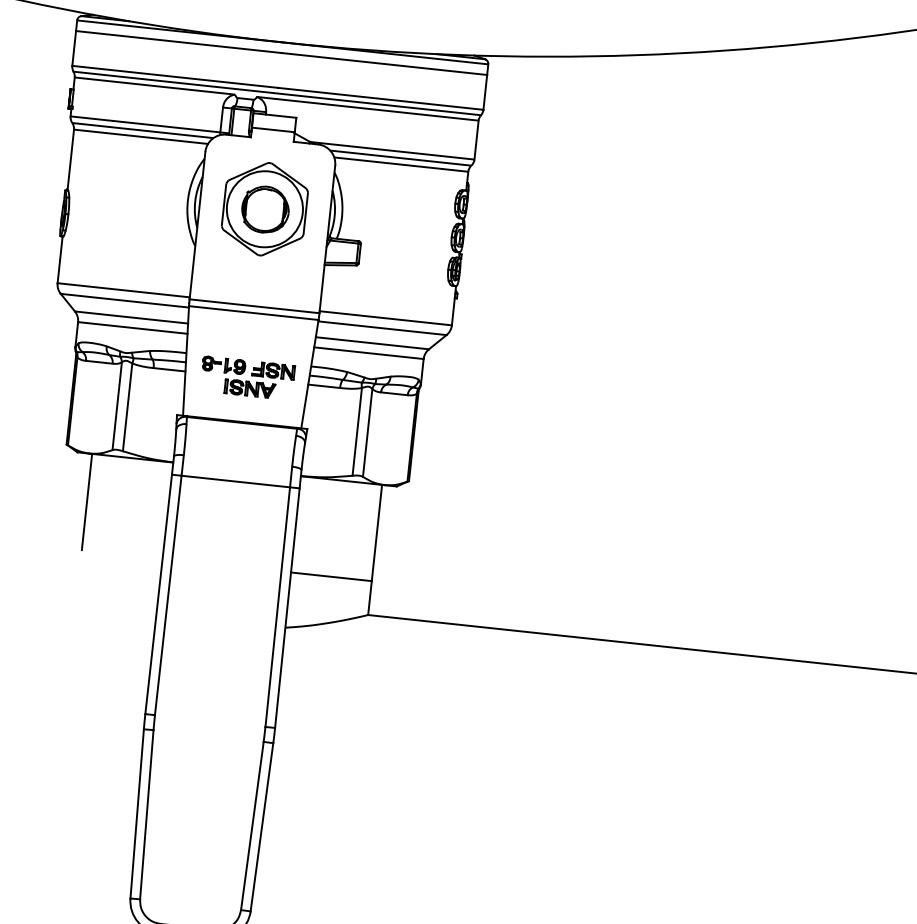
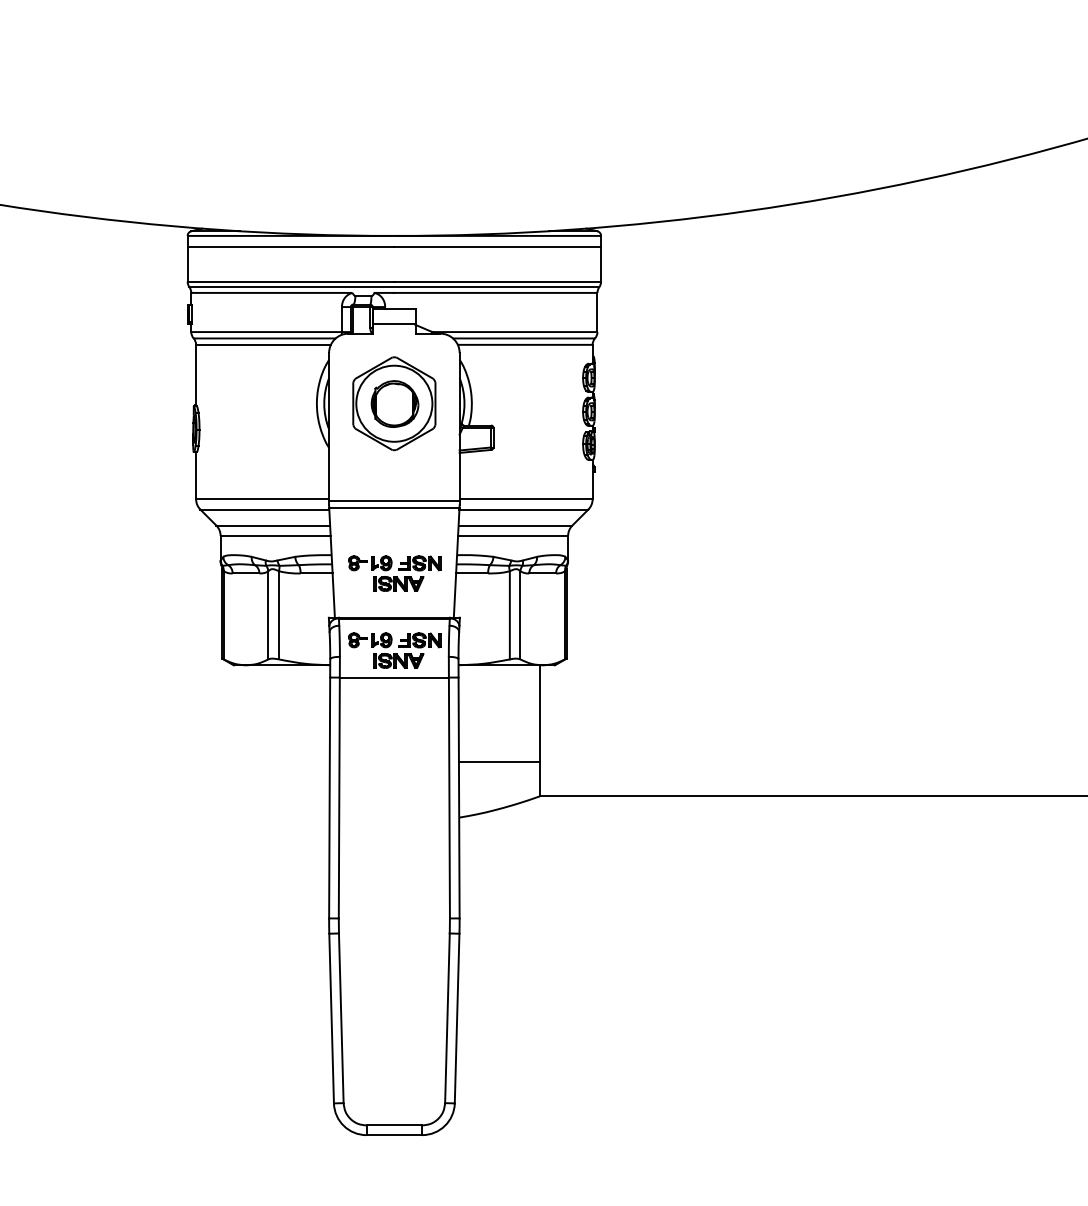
part: (238, 454) -> (394, 650), added
line: (86, 501) -> (248, 713), removed

